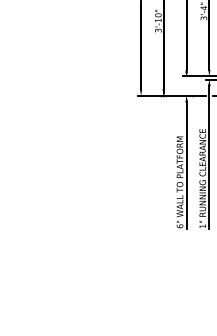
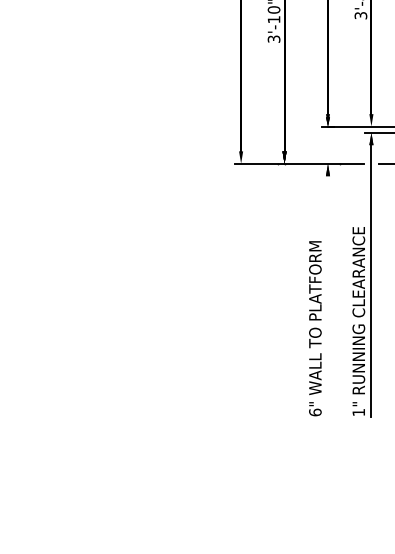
line: (186, 165) -> (327, 296), removed

